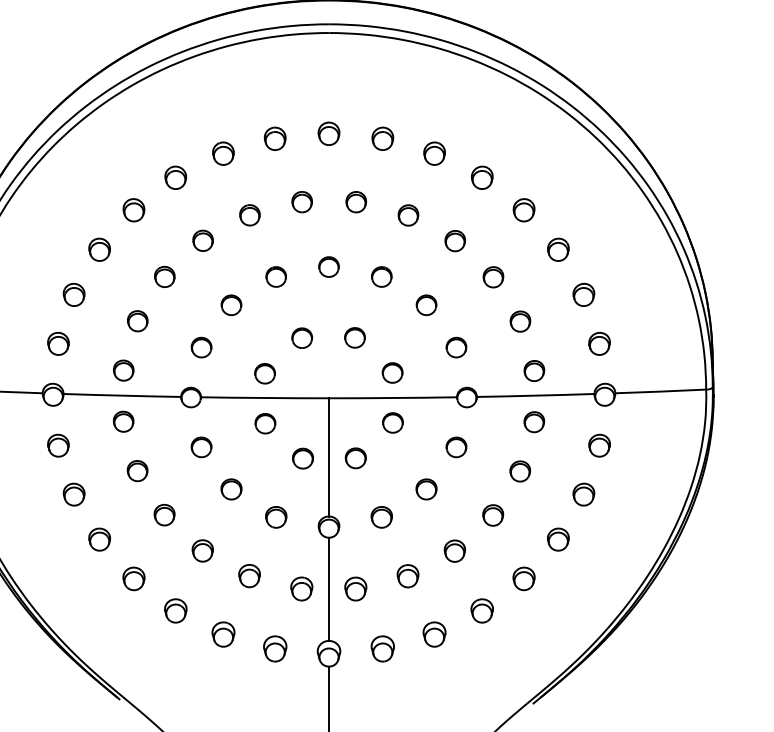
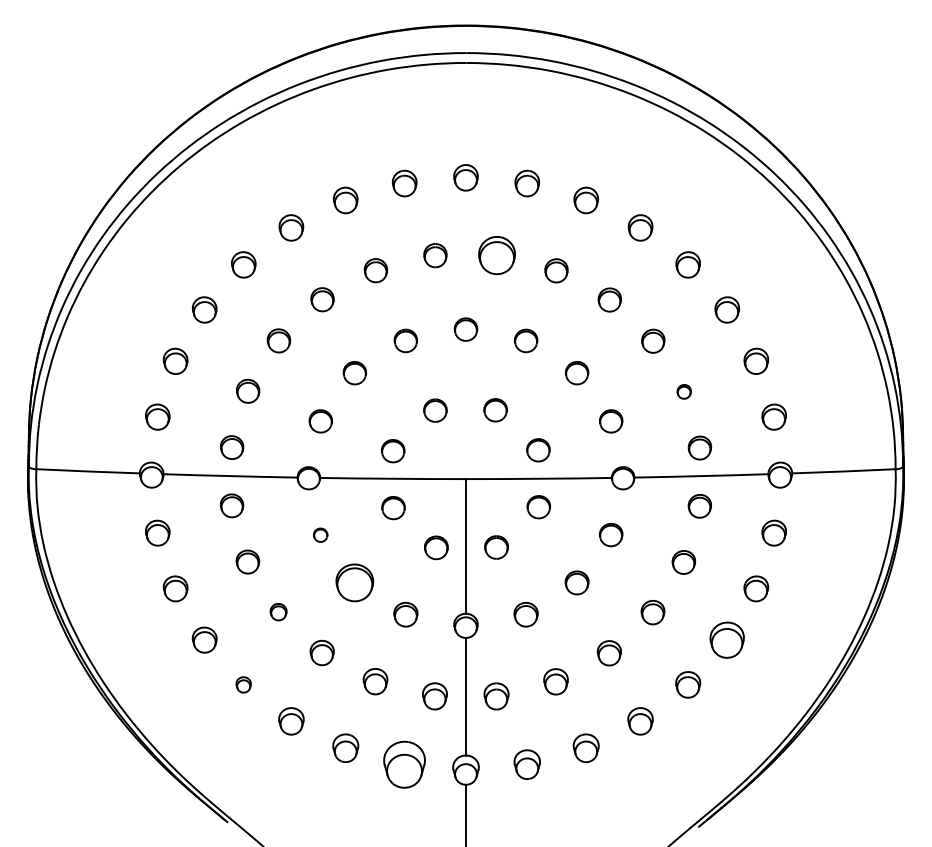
part: (355, 202) -> (496, 255), size x1.6
part: (520, 321) -> (684, 391), size x0.6
part: (201, 447) -> (320, 535), size x0.6
part: (231, 489) -> (354, 582), size x1.6
part: (164, 514) -> (278, 611), size x0.7
part: (558, 539) -> (727, 639), size x1.4
part: (133, 578) -> (243, 684), size x0.6
part: (275, 648) -> (404, 764), size x1.6

